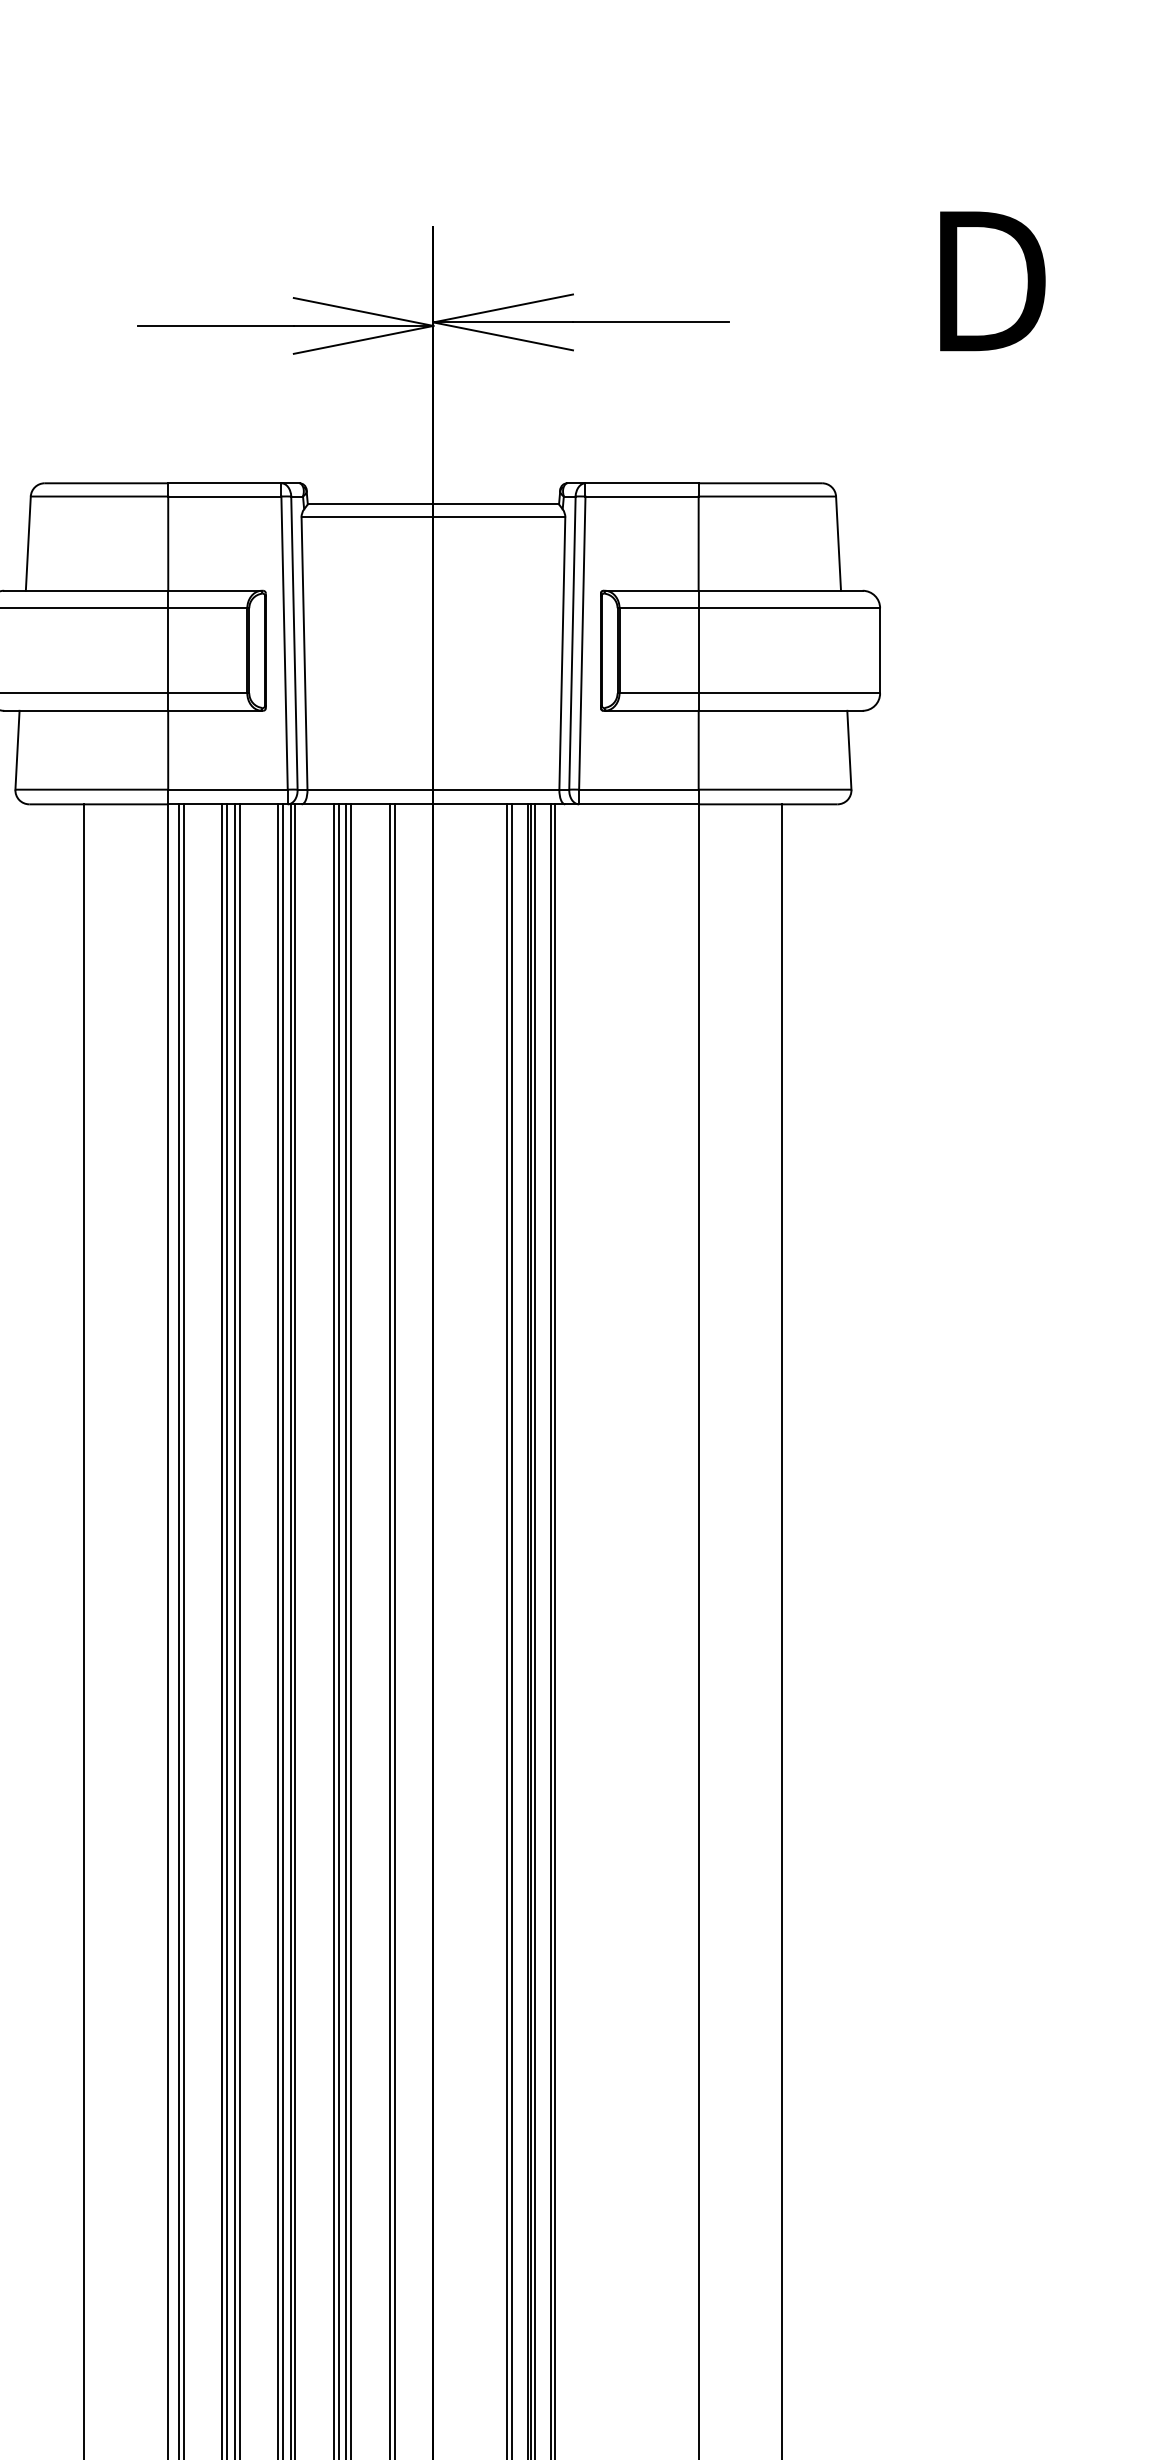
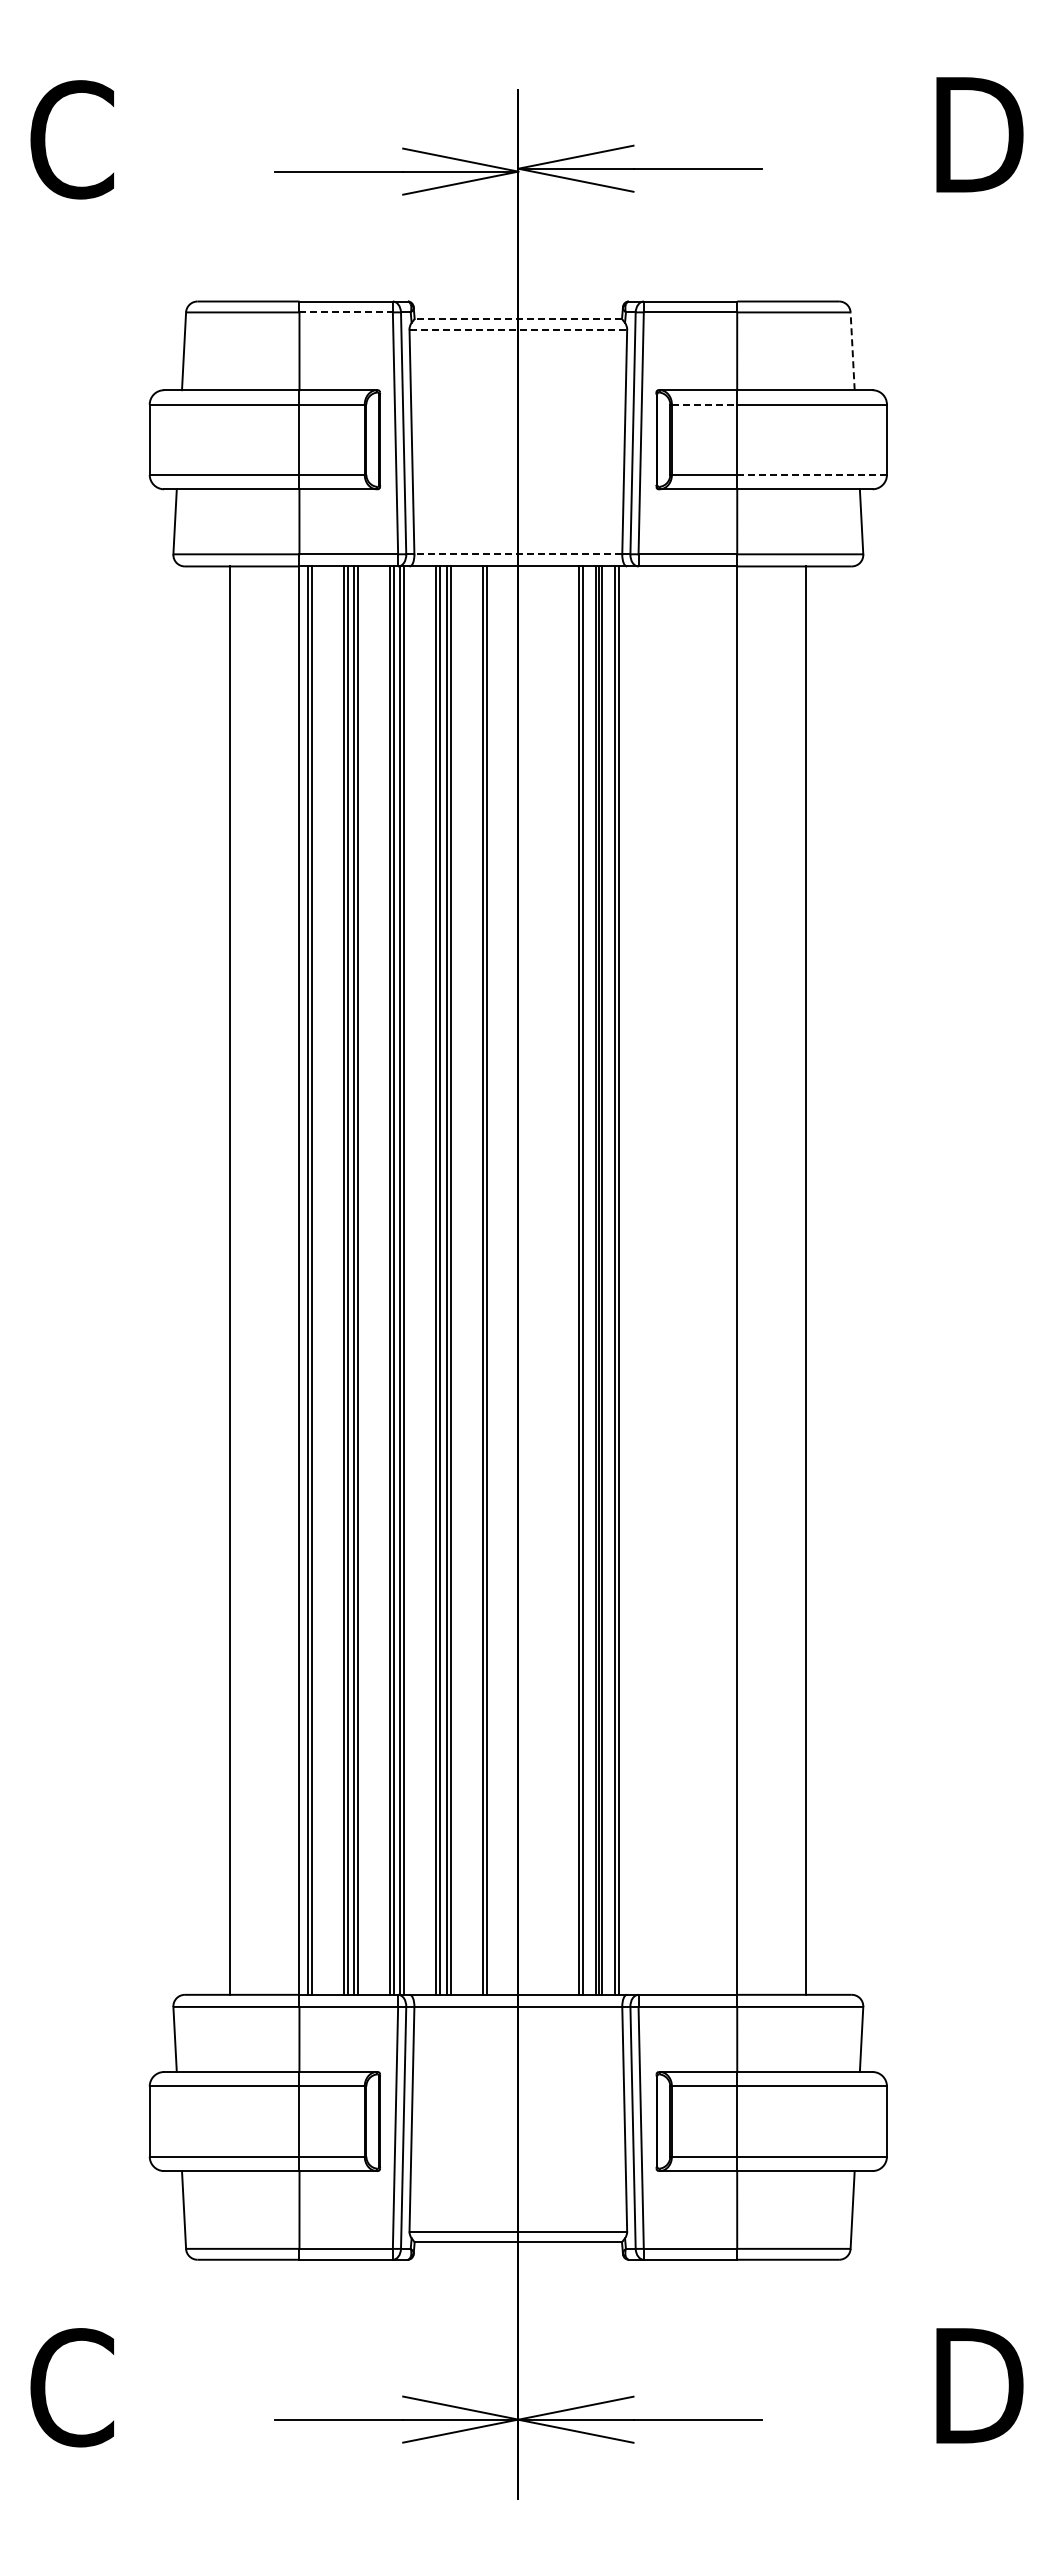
line: (225, 496) -> (346, 312), solid -> dashed
line: (433, 503) -> (518, 318), solid -> dashed
line: (433, 517) -> (518, 329), solid -> dashed
line: (838, 543) -> (852, 351), solid -> dashed
line: (659, 608) -> (704, 404), solid -> dashed
line: (789, 692) -> (812, 474), solid -> dashed
line: (433, 789) -> (518, 554), solid -> dashed

